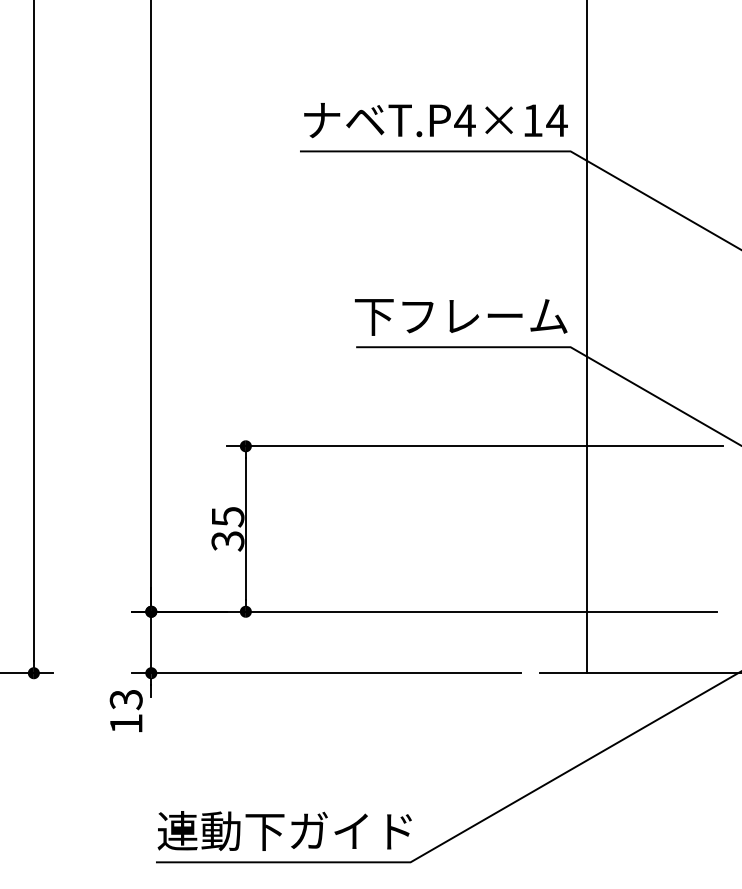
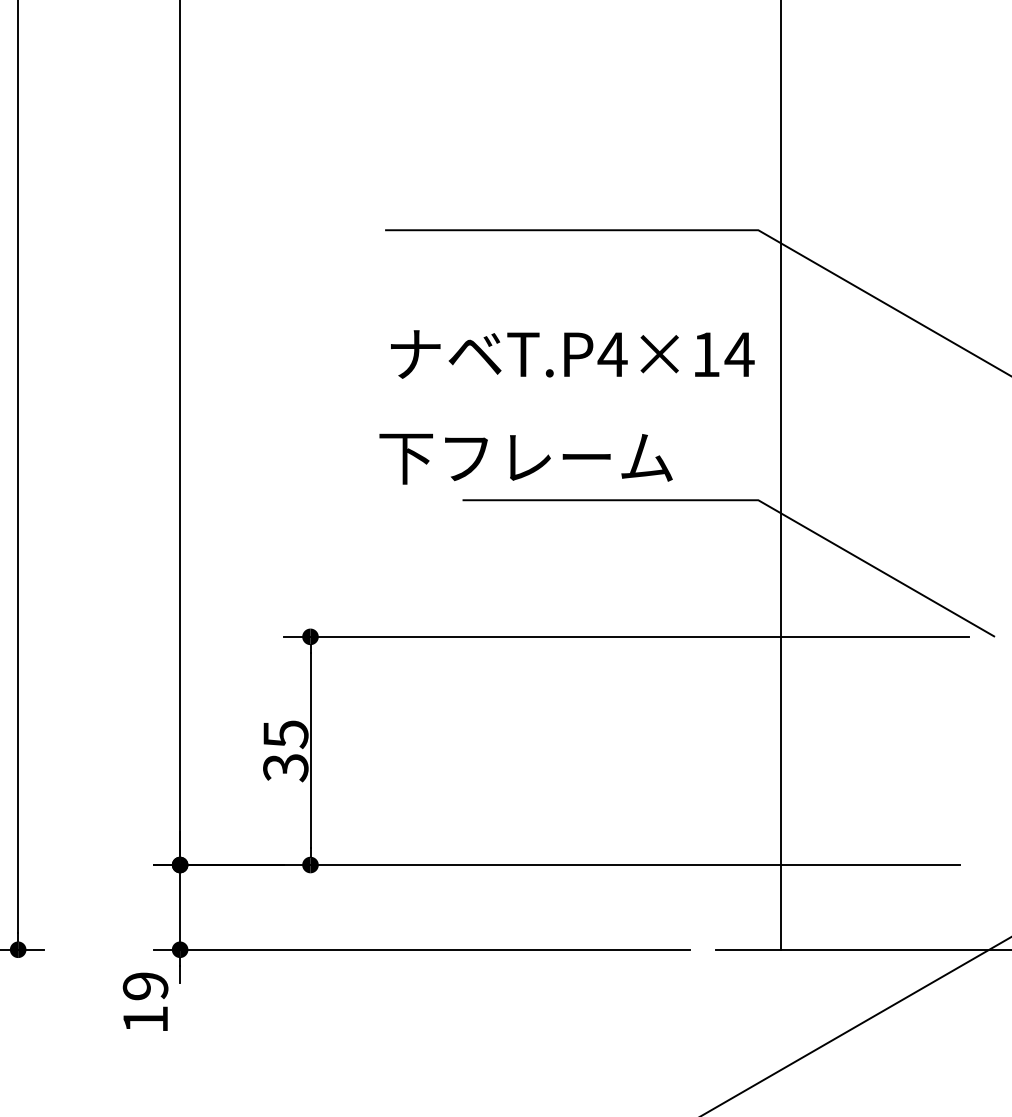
text: (435, 120) -> (571, 354), moved
text: (461, 317) -> (526, 459), moved
text: (125, 699) -> (144, 986), 13 -> 19

